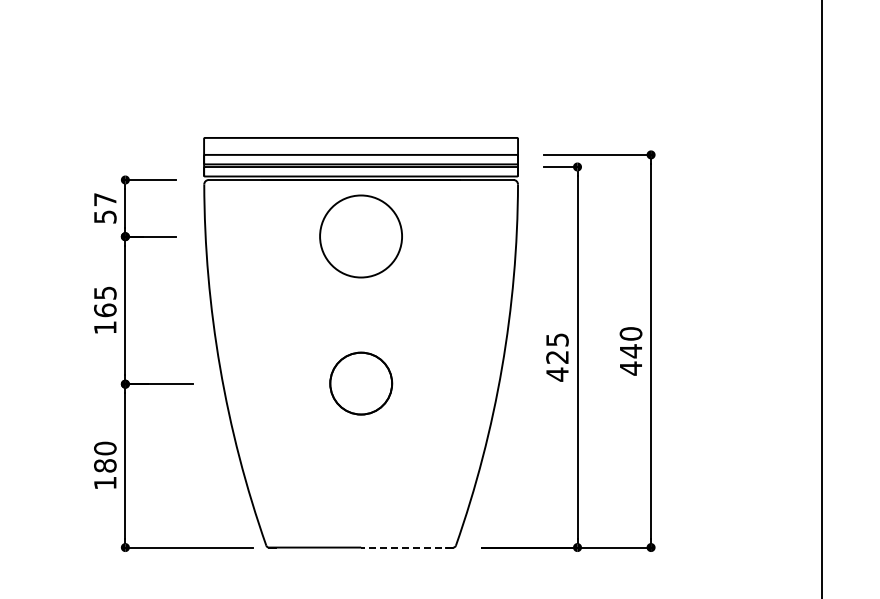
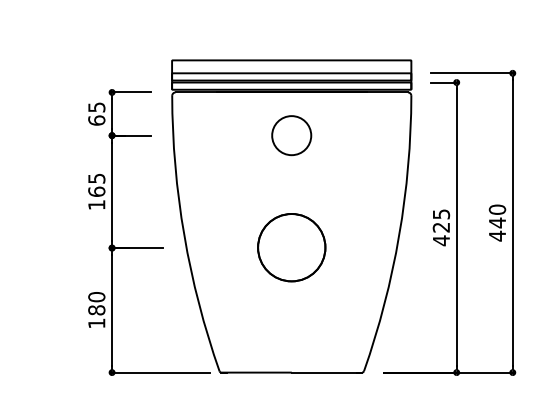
text: (105, 208) -> (96, 114), 57 -> 65
part: (360, 236) -> (291, 135), size x0.62
part: (361, 383) -> (292, 247), size x1.43
line: (406, 547) -> (326, 372), dashed -> solid

